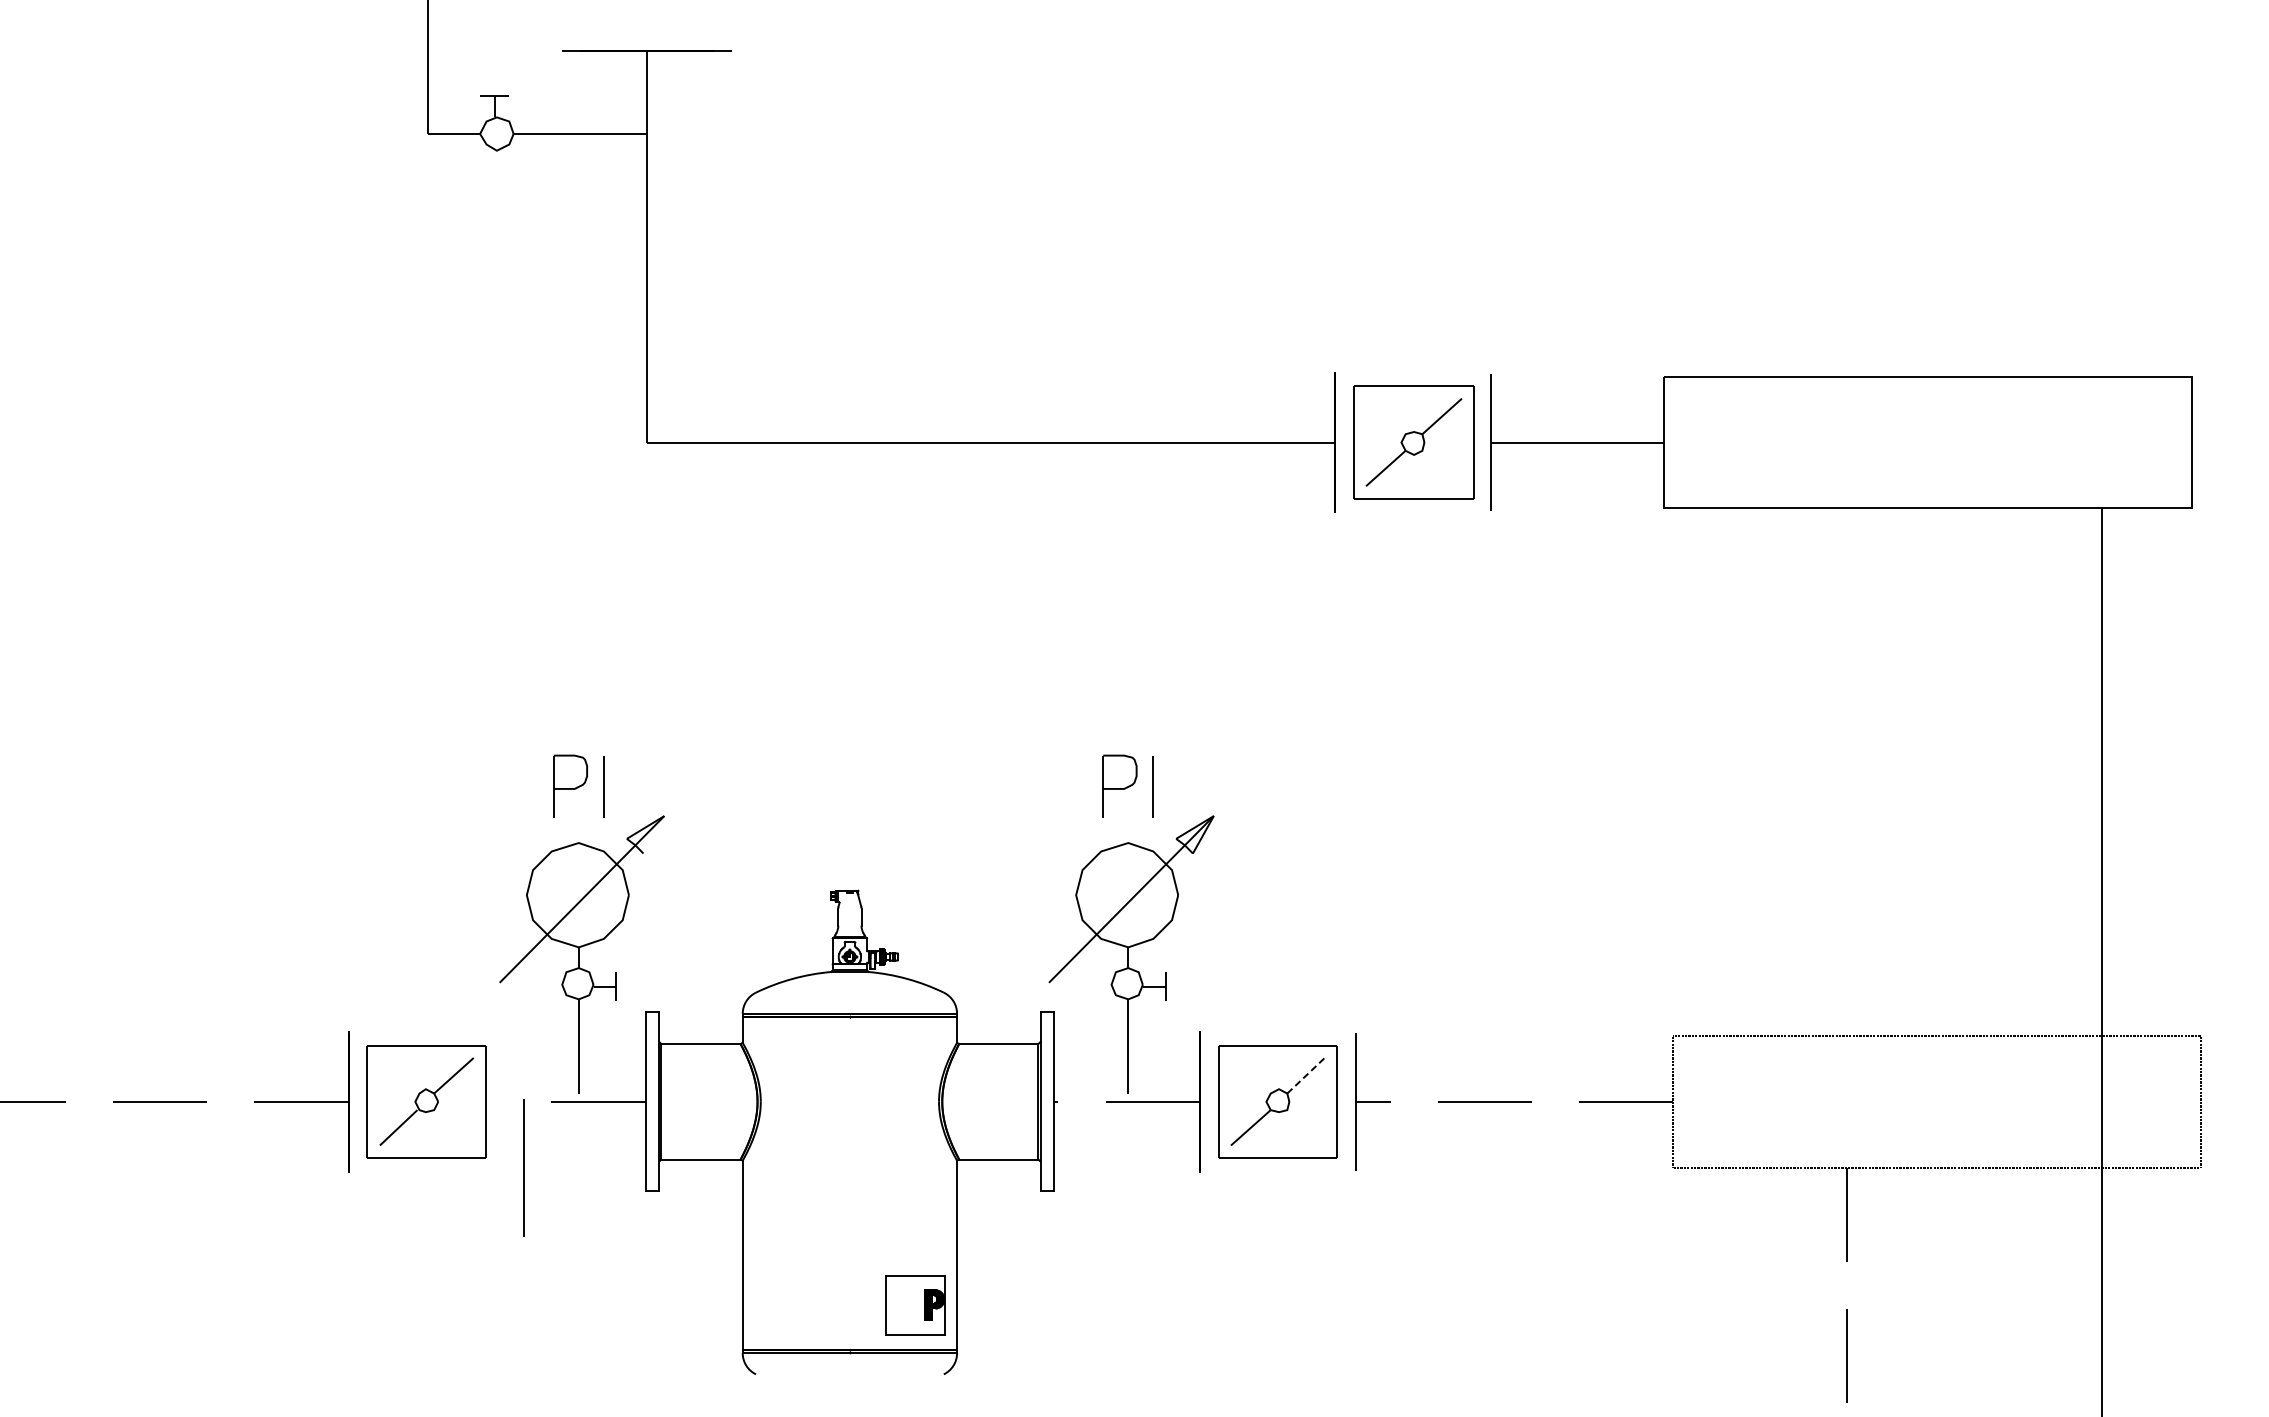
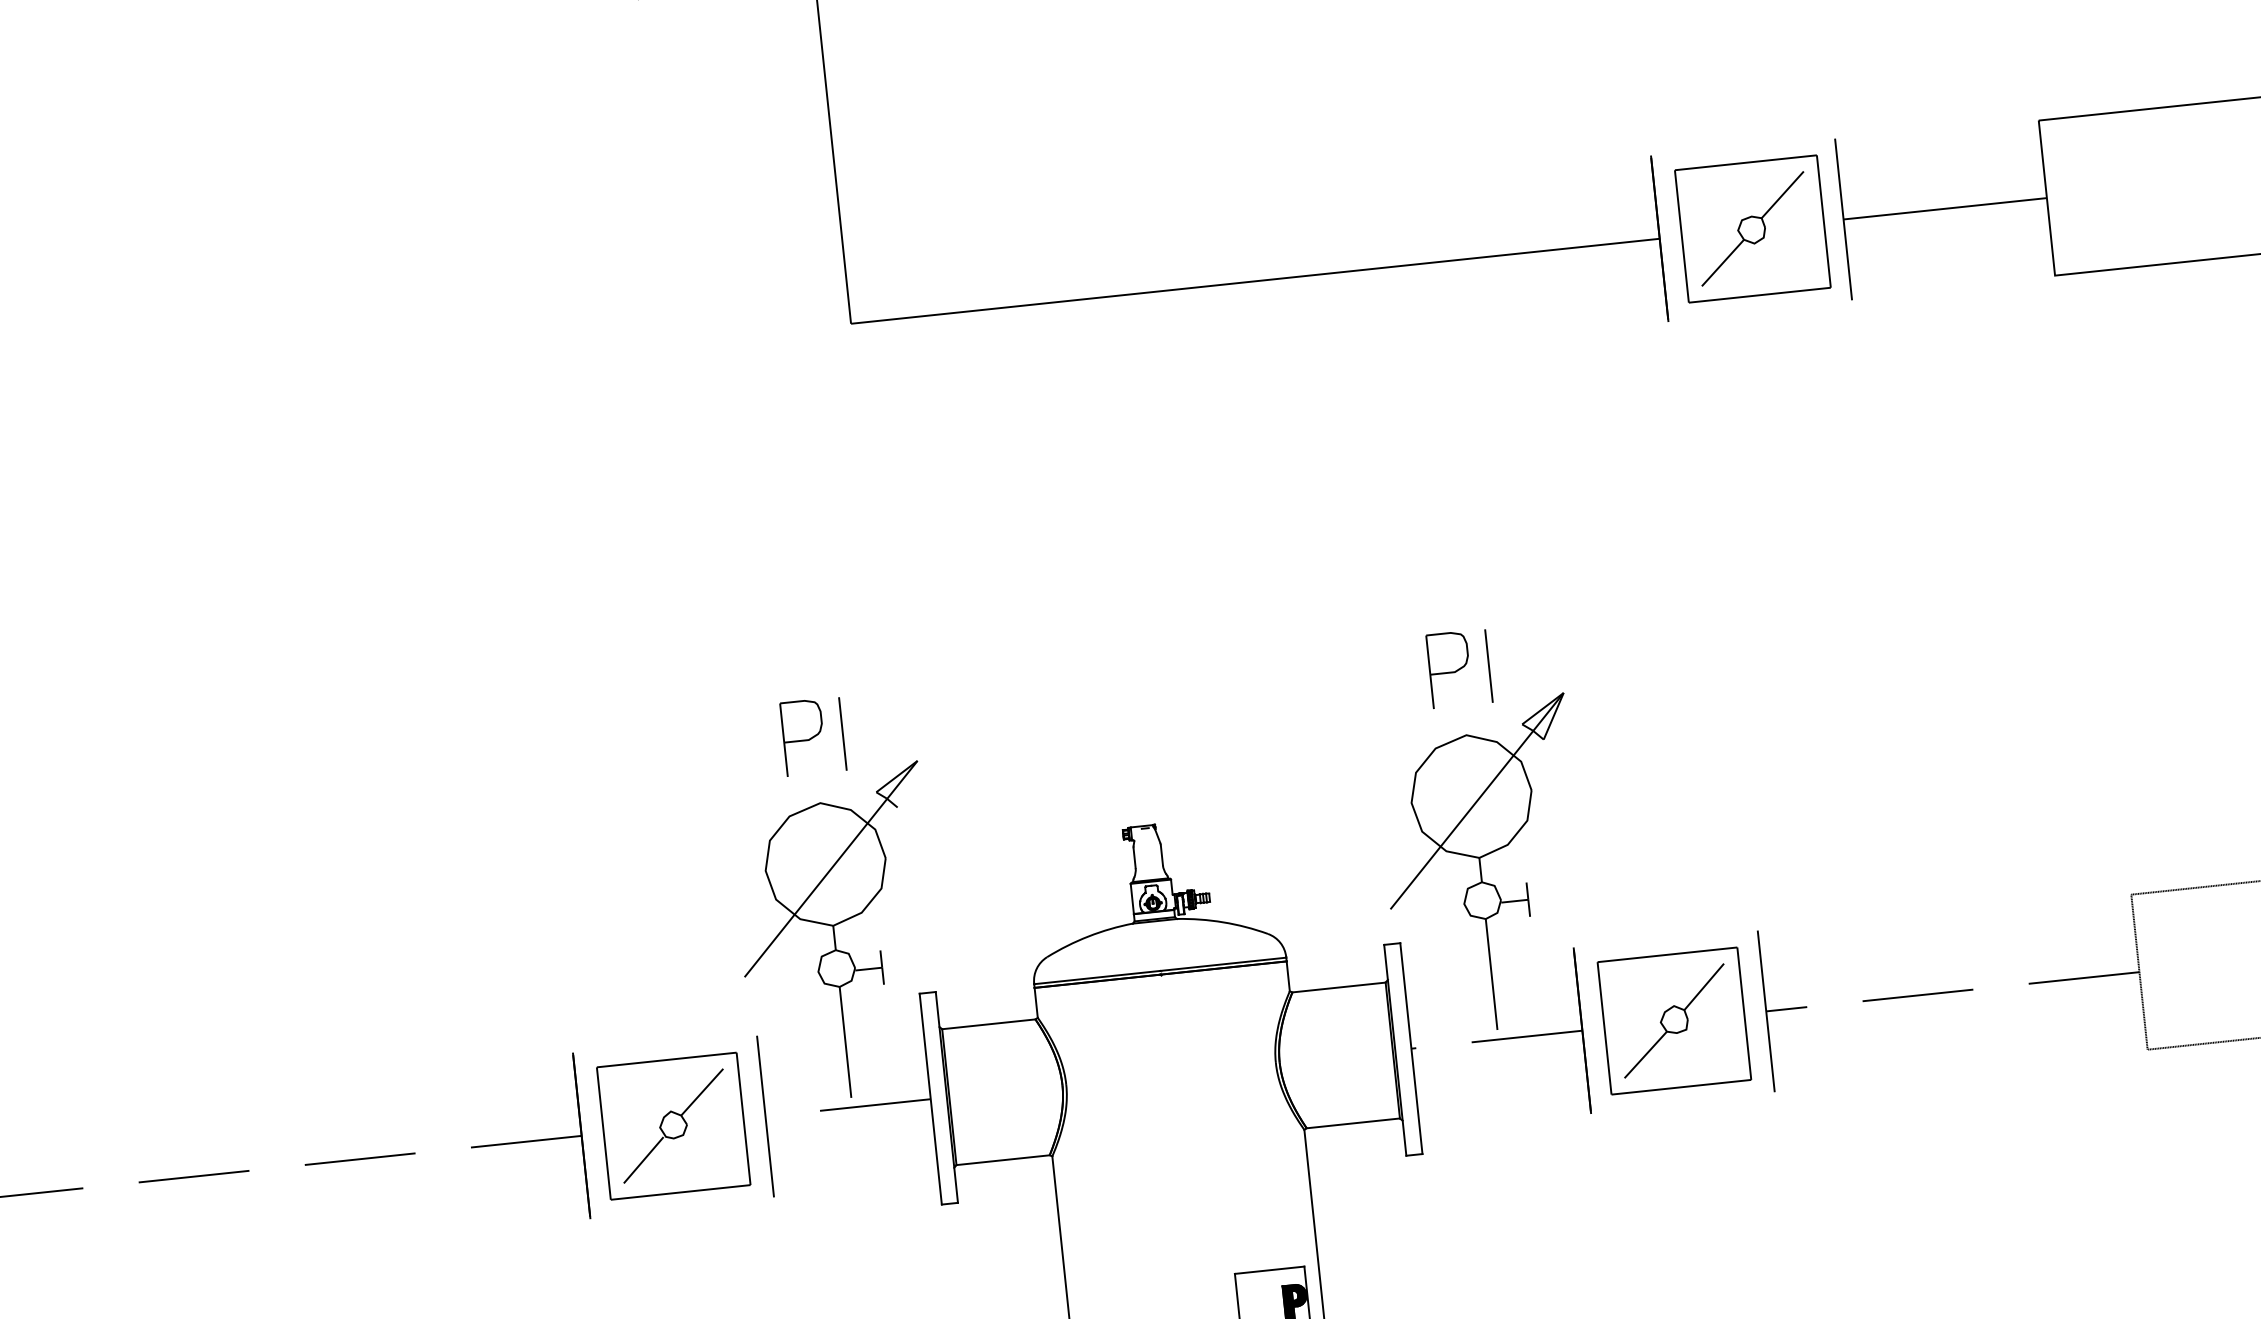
line: (1306, 1075) -> (1704, 986), dashed -> solid
line: (523, 1167) -> (764, 1116), moved

